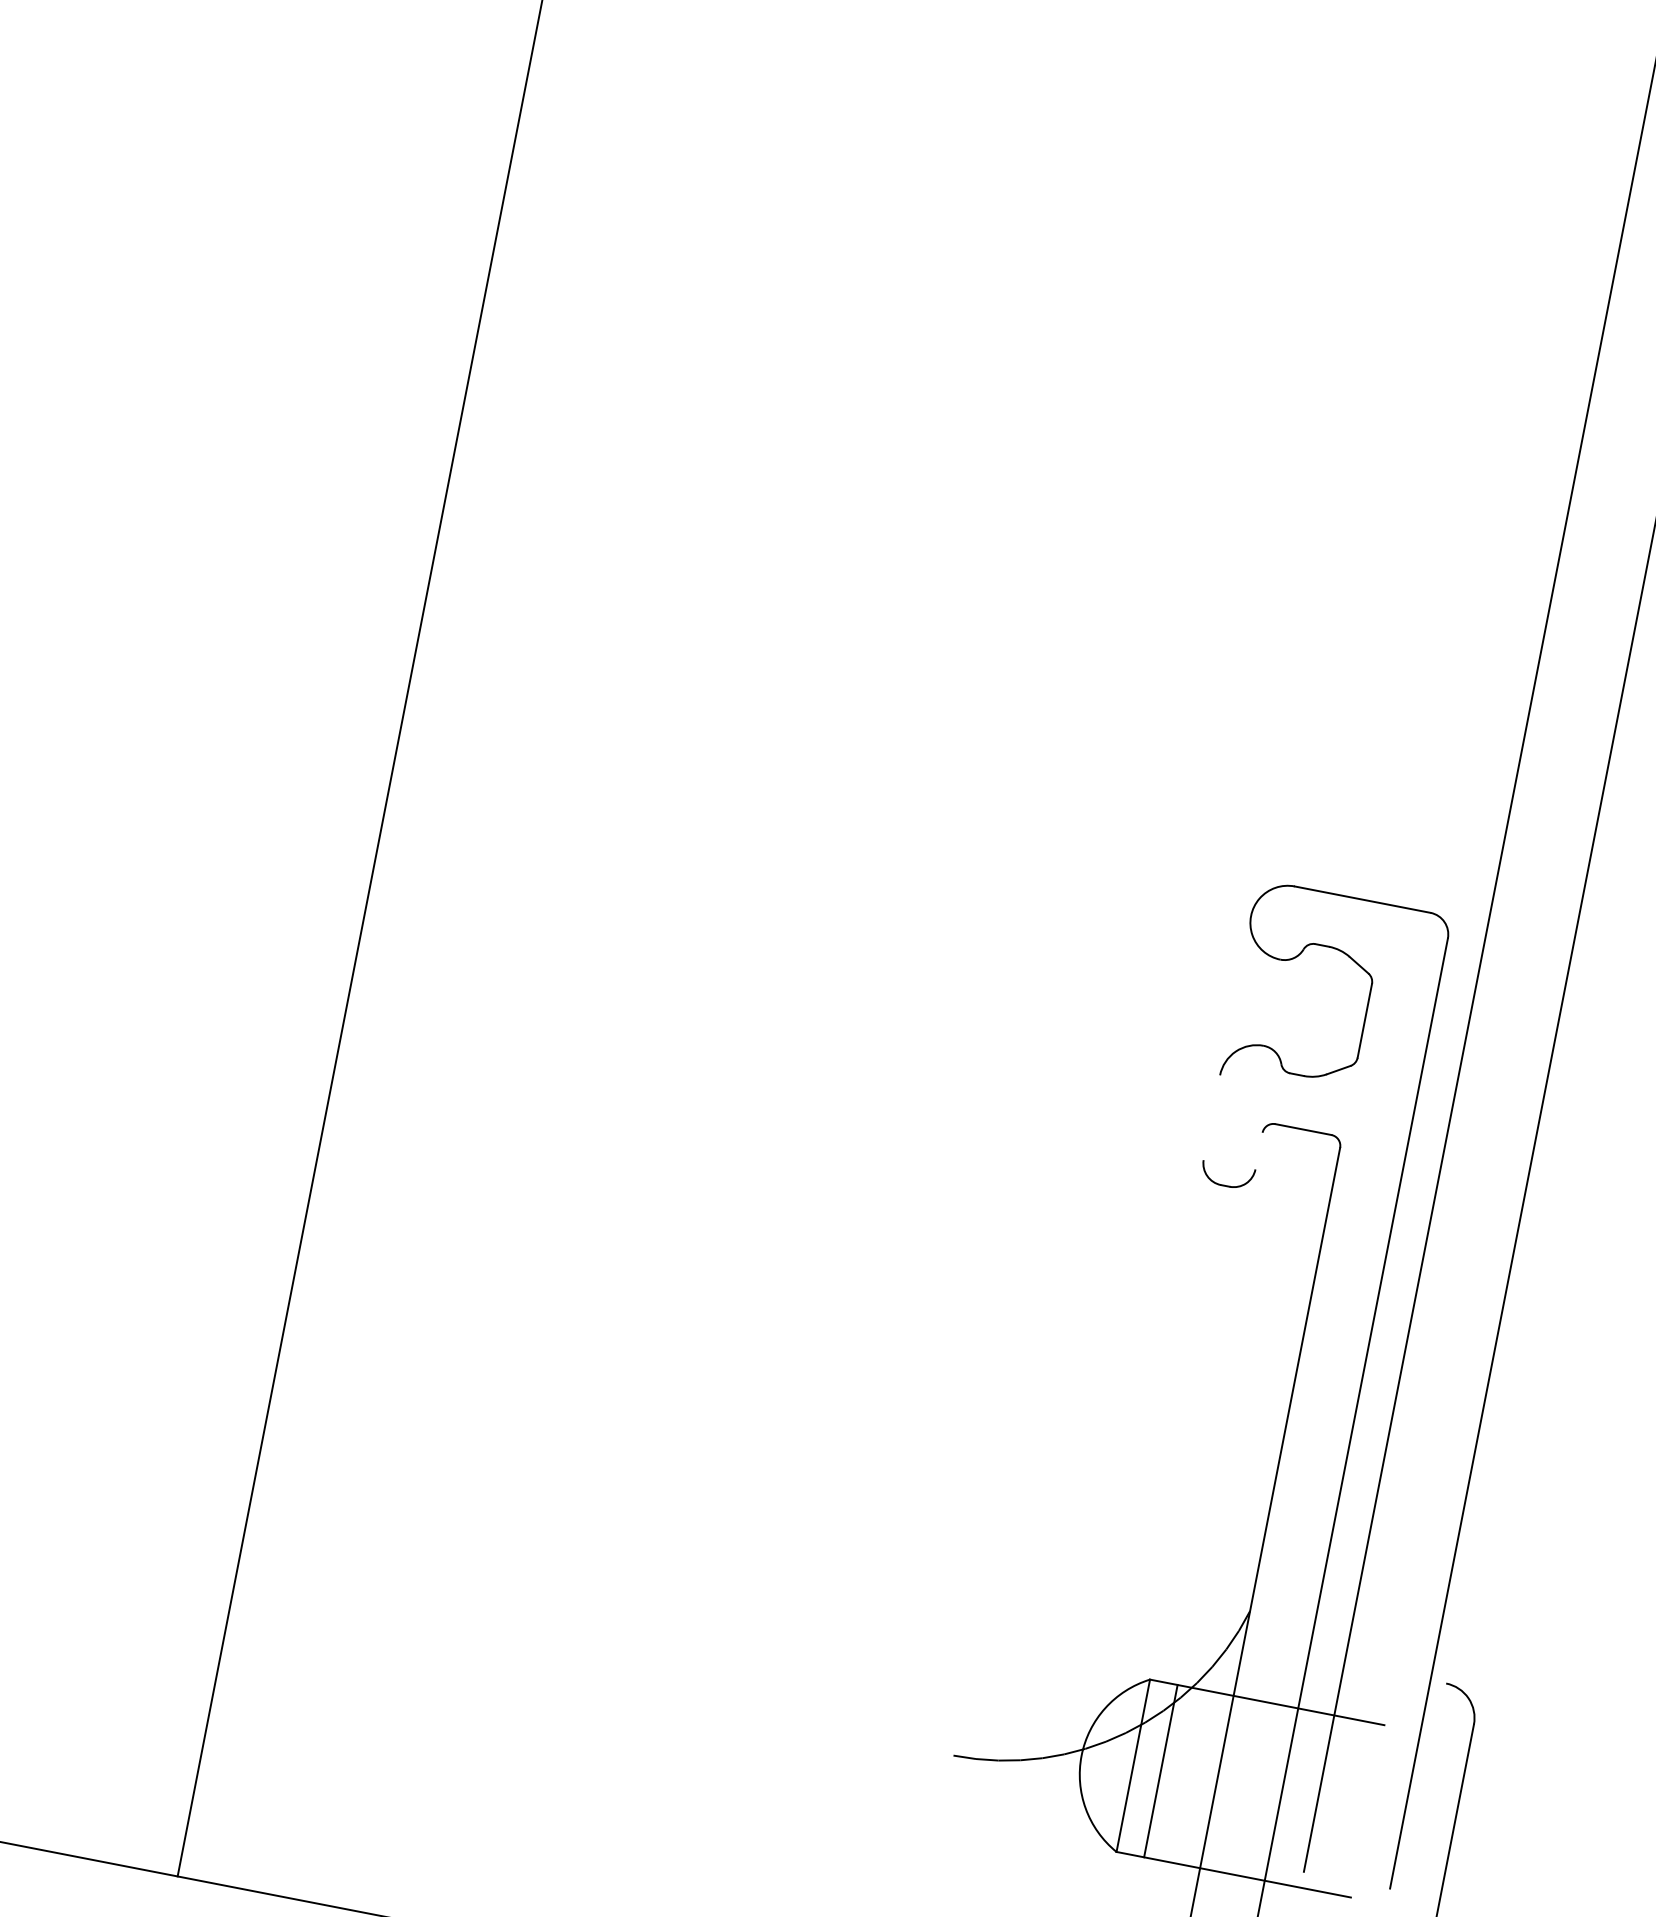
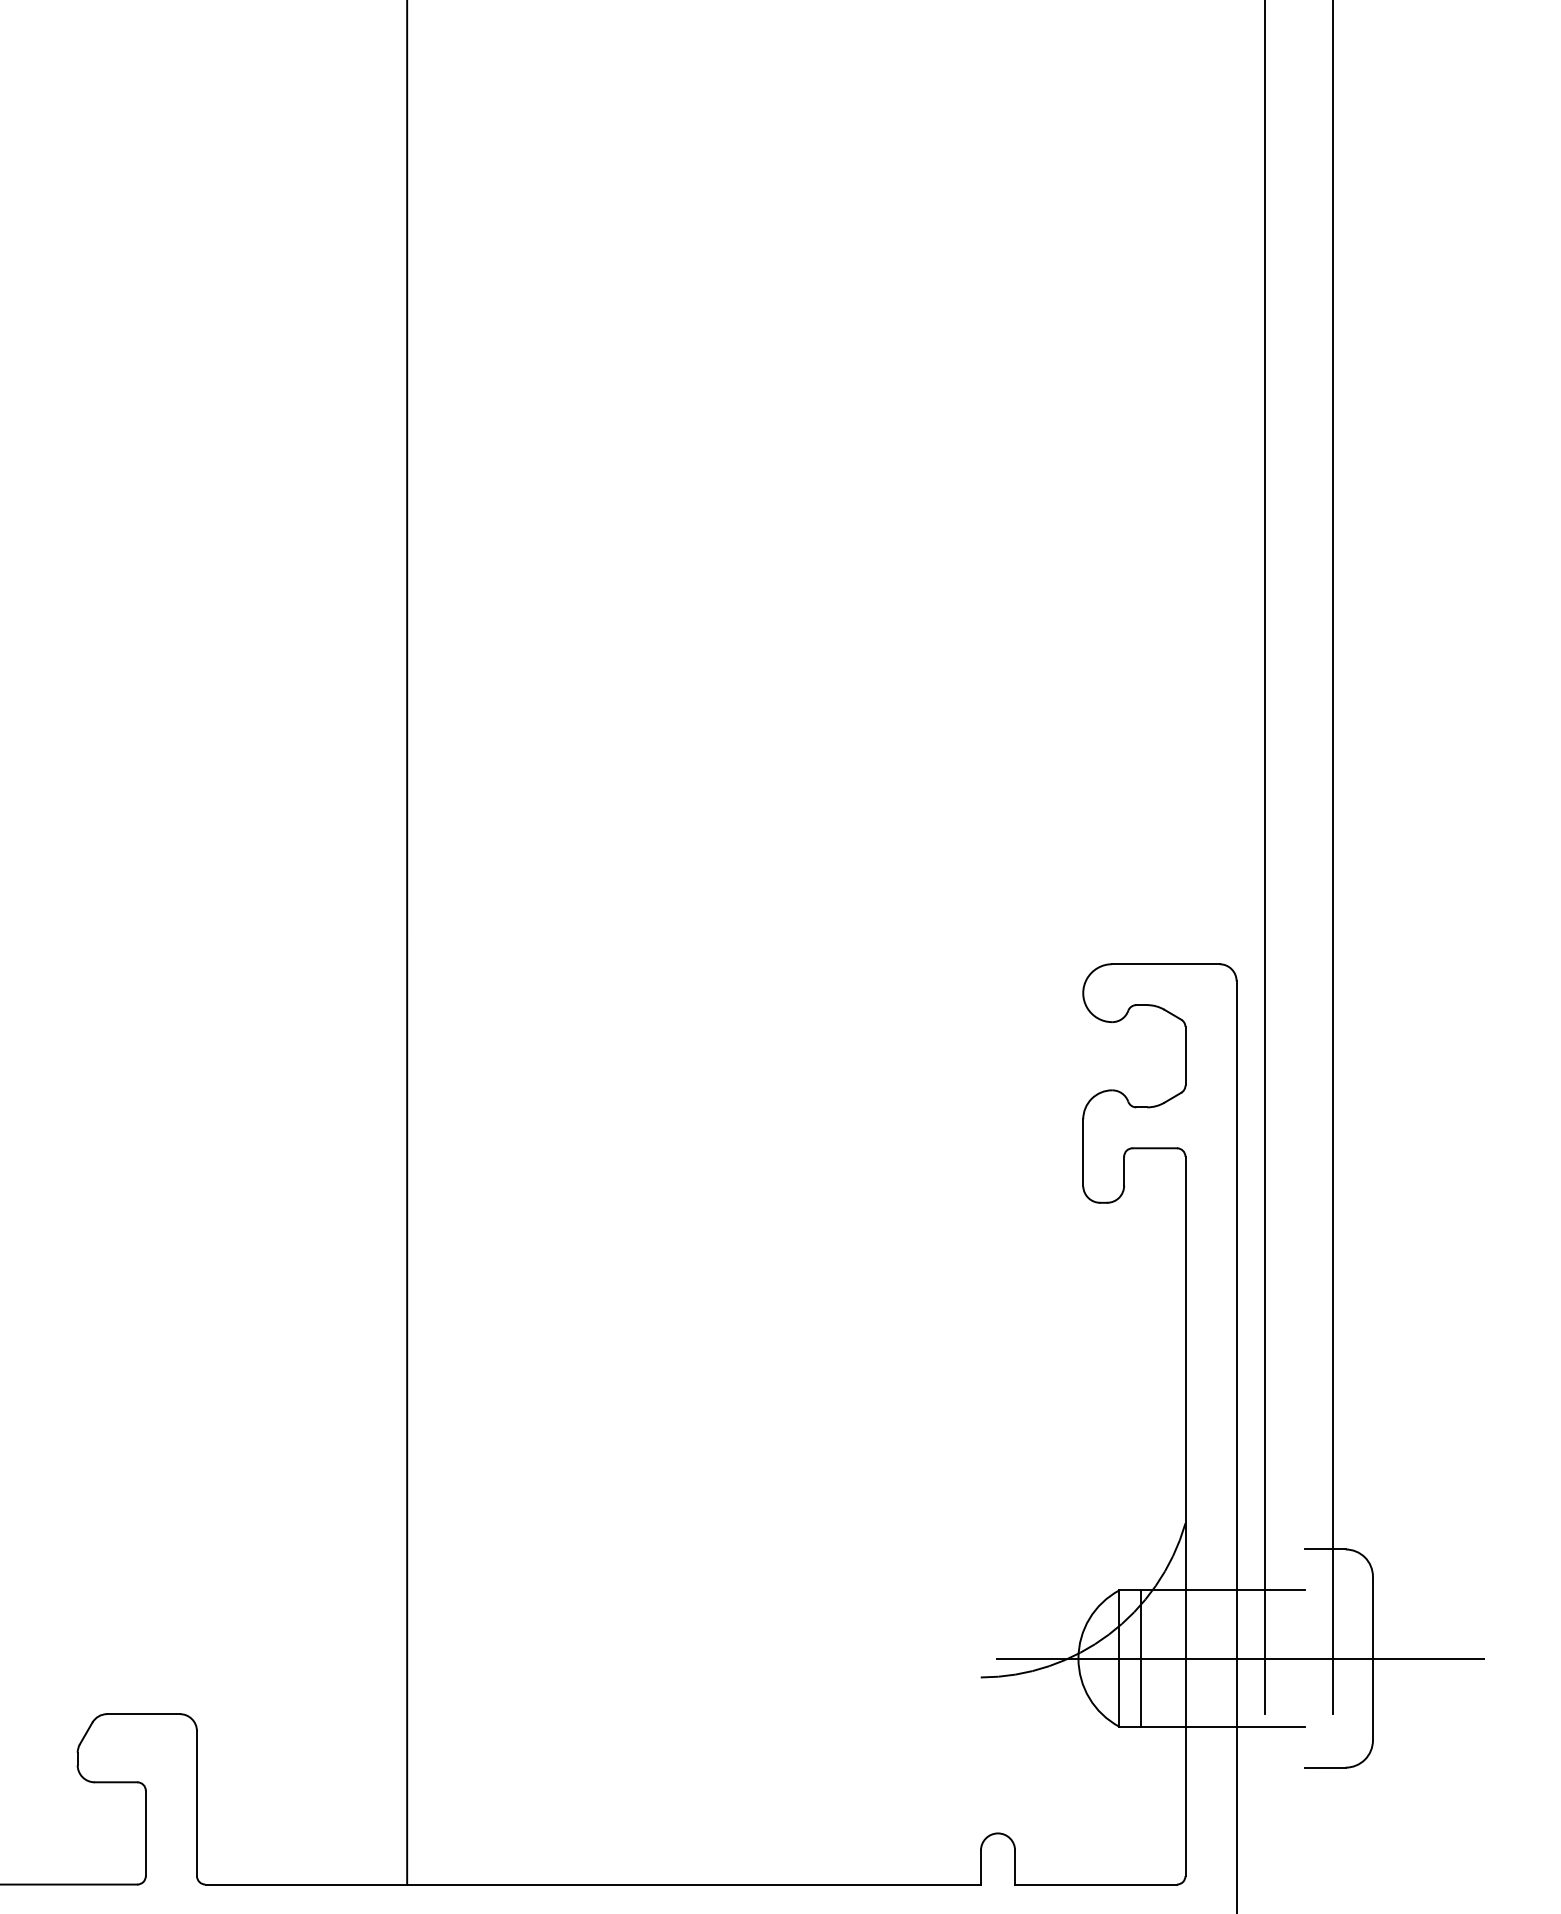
line: (1212, 1117) -> (1083, 1152), added
line: (1259, 1150) -> (1124, 1170), added
line: (1419, 1678) -> (1324, 1549), added
line: (1286, 1795) -> (1240, 1658), added

